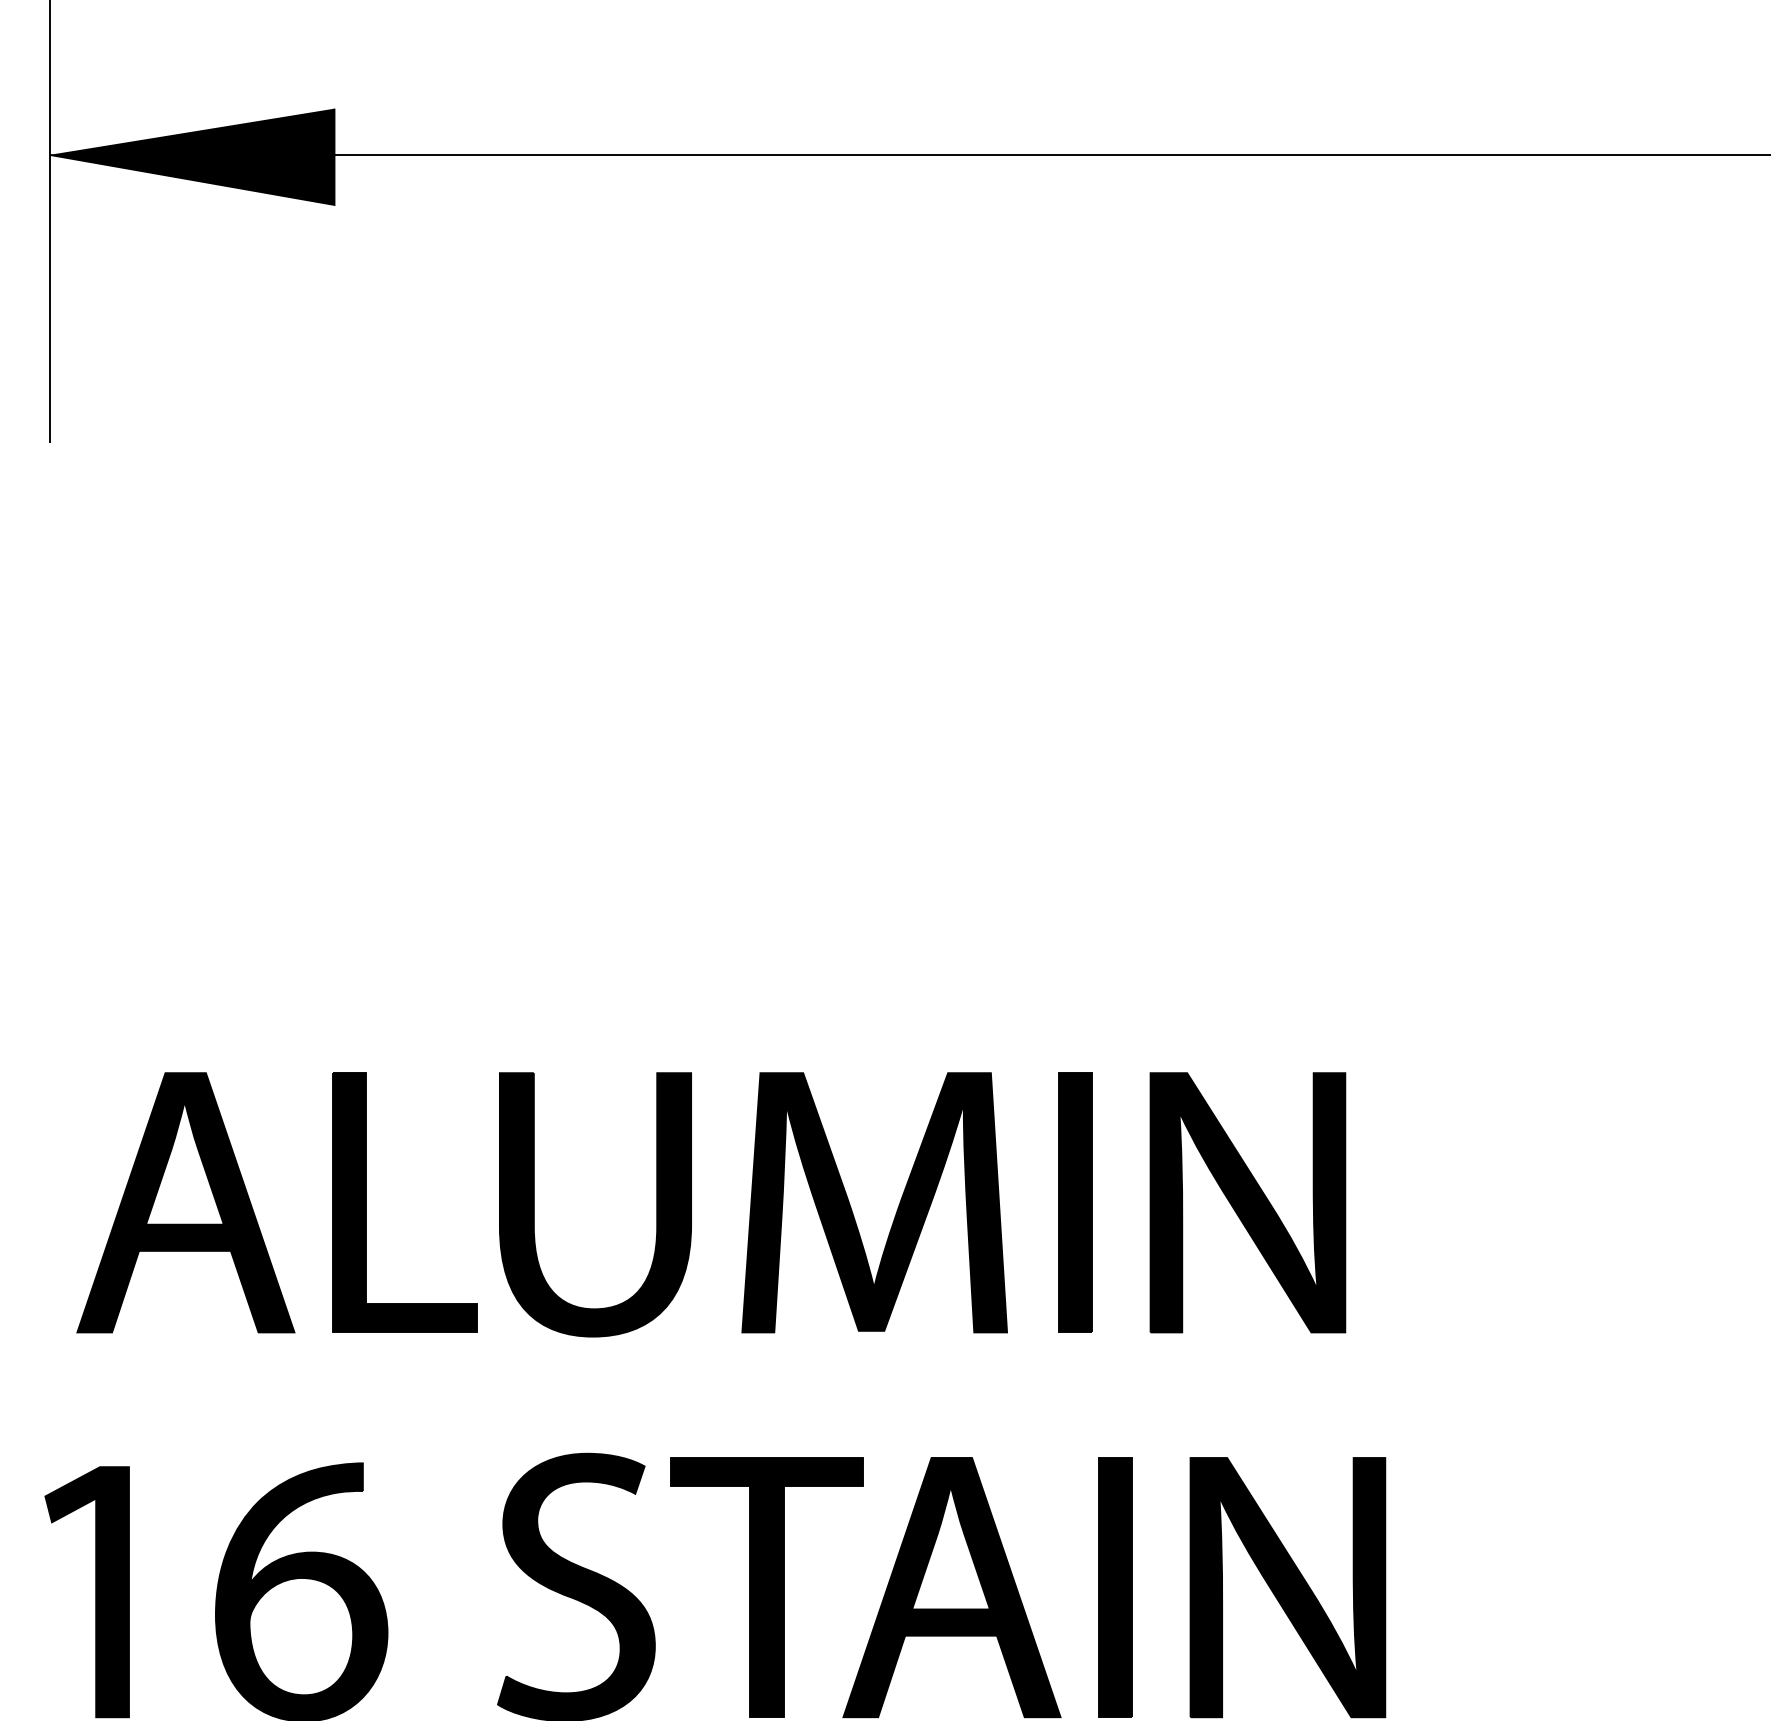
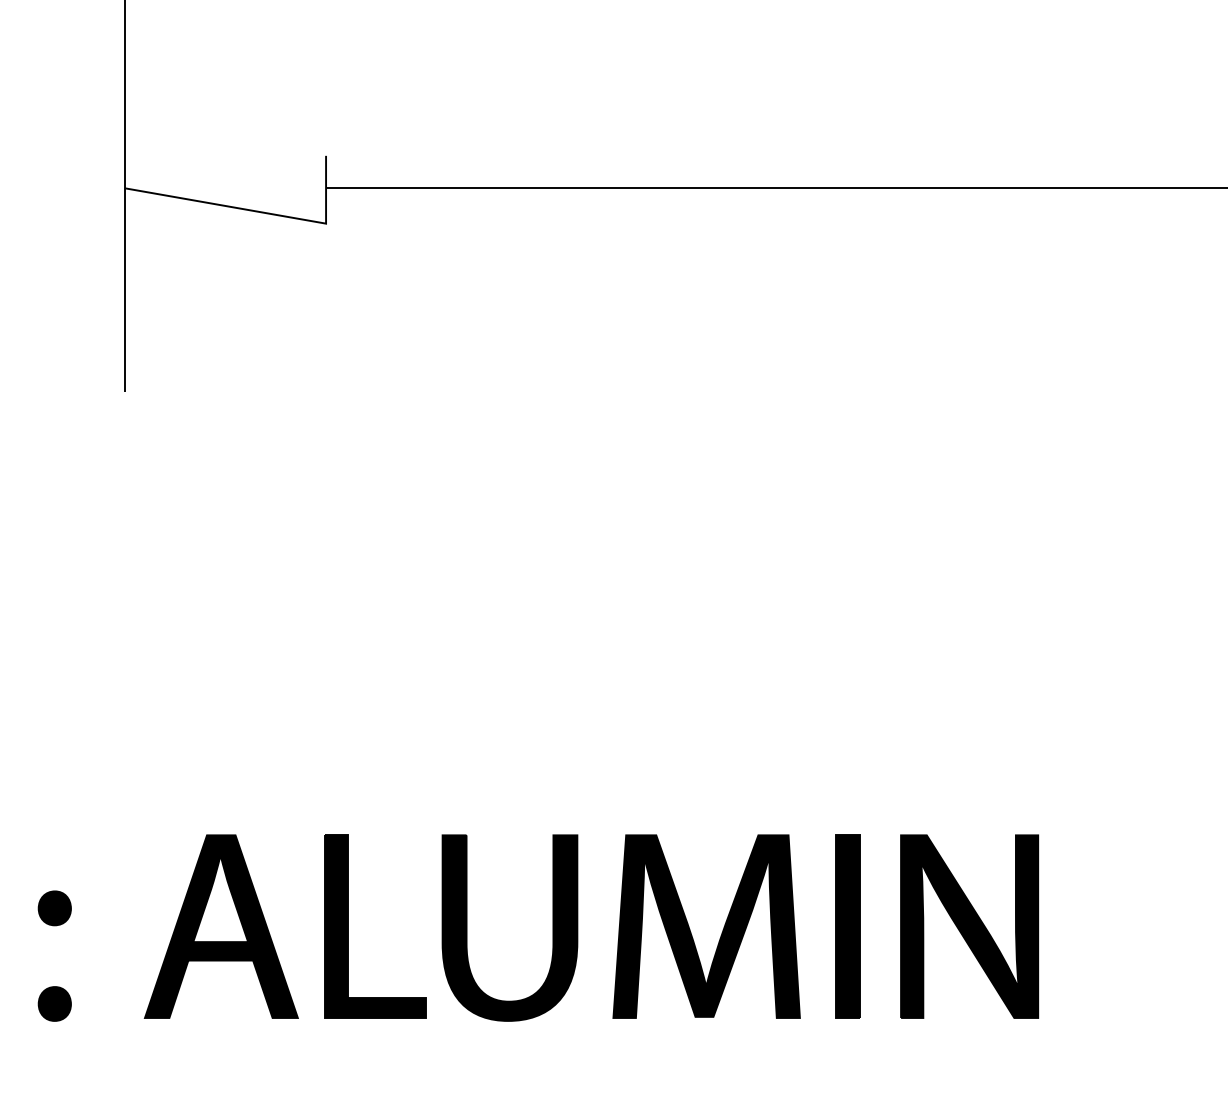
fill: (191, 156) -> (225, 189), removed

